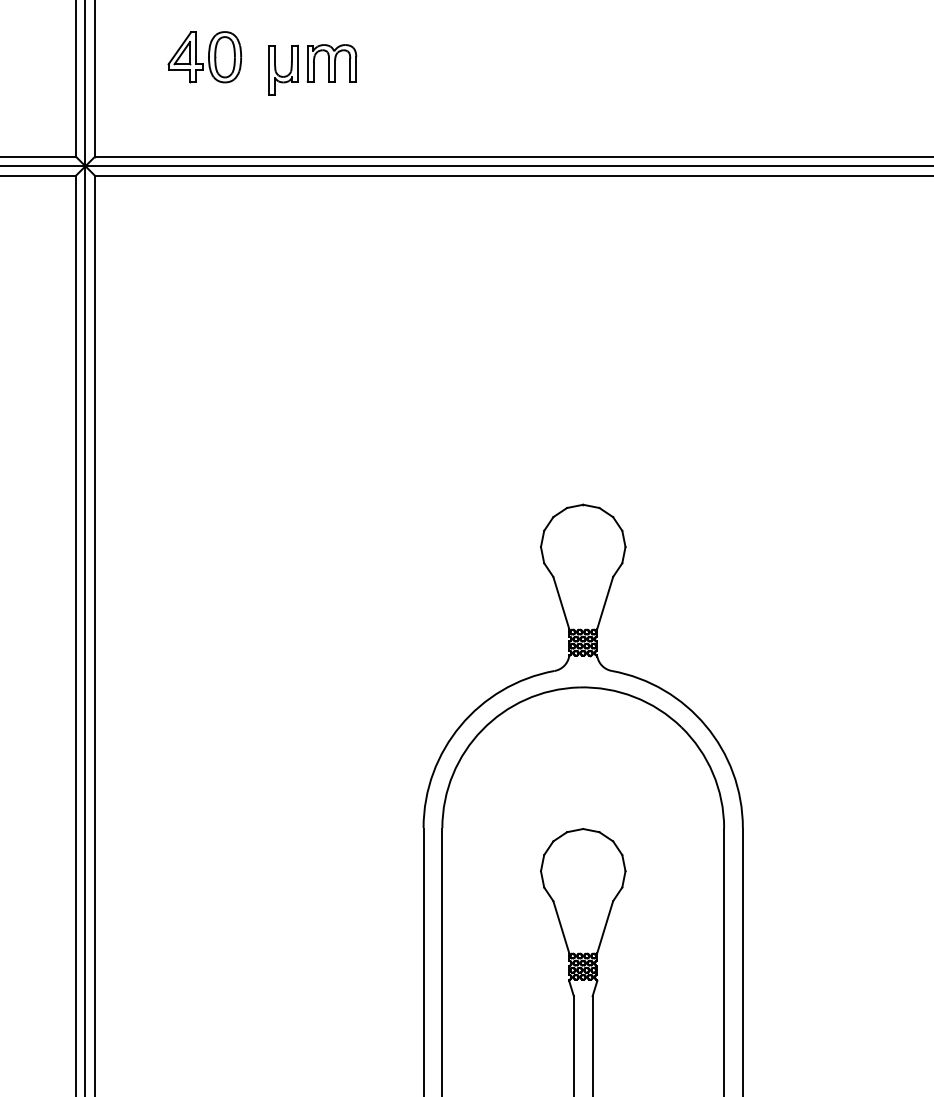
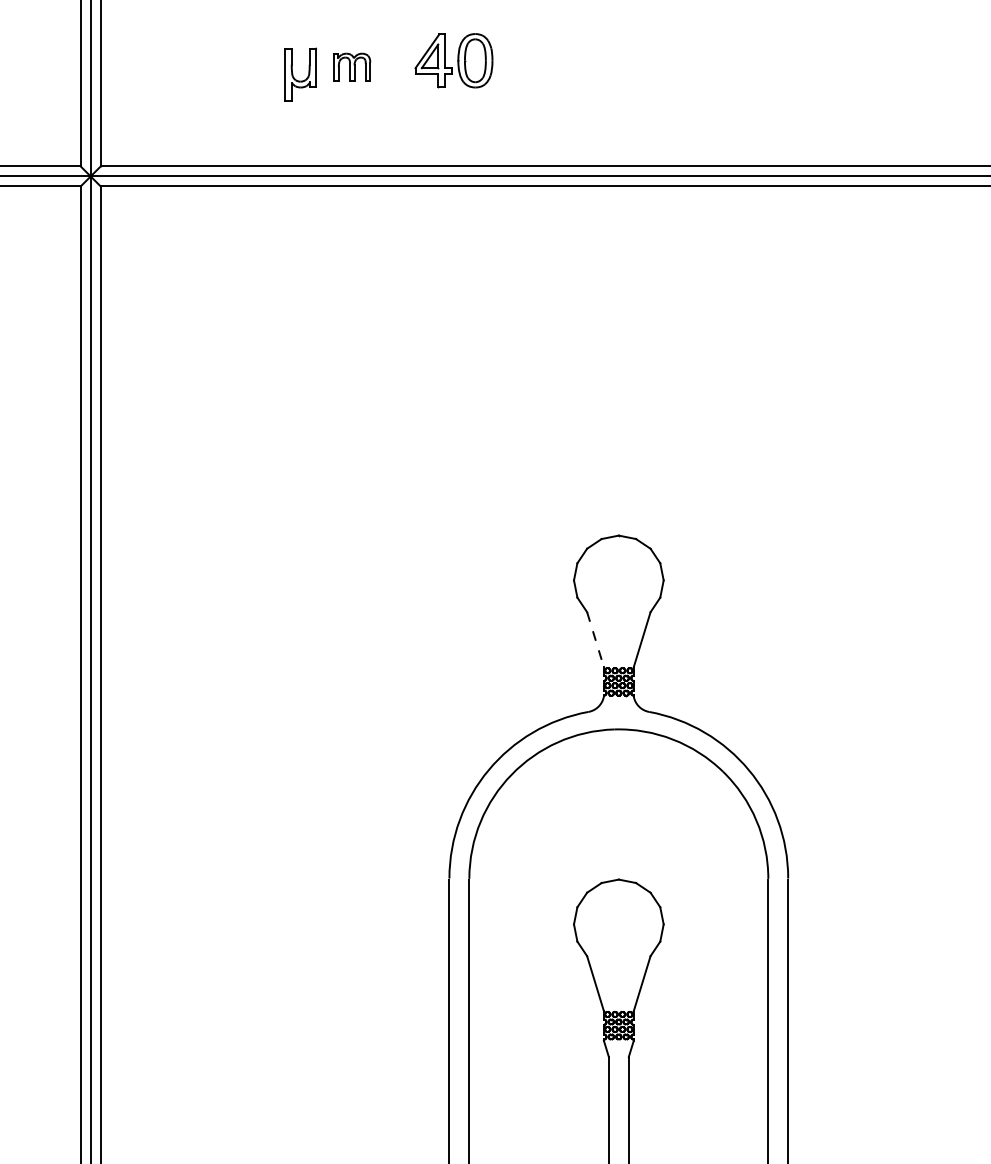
part: (204, 57) -> (453, 61), moved
part: (331, 63) -> (351, 67), size x0.7
line: (561, 603) -> (595, 640), solid -> dashed

